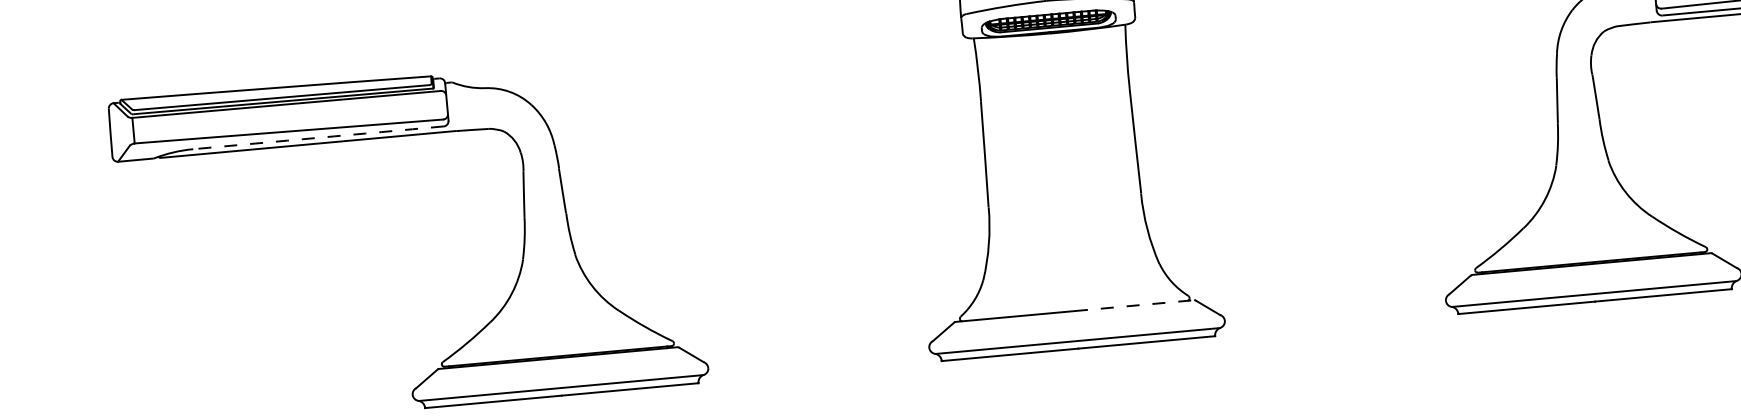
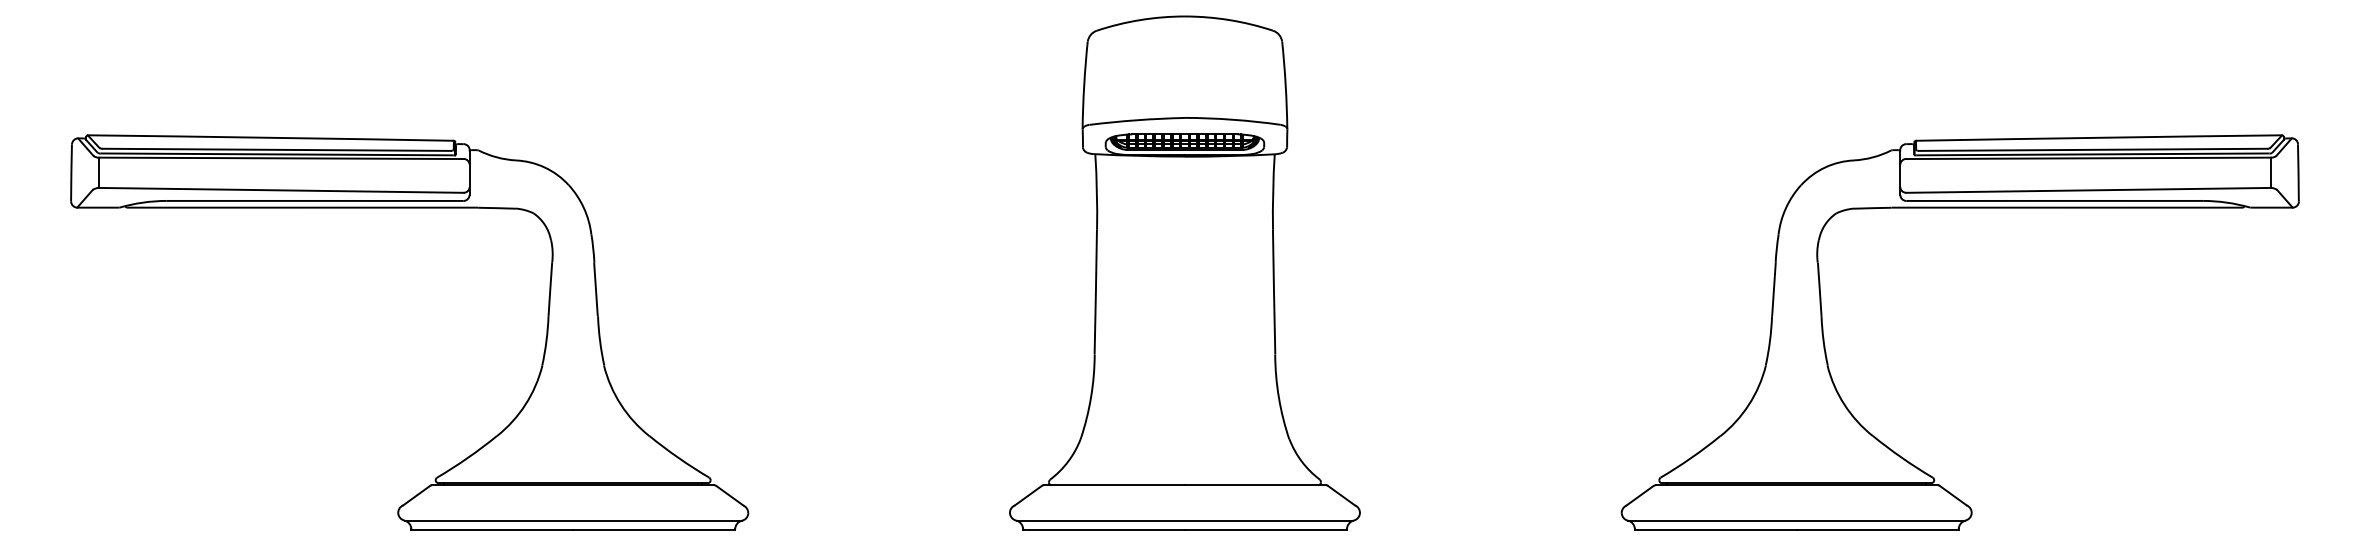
arc: (318, 137) -> (315, 200), dashed -> solid
line: (1134, 305) -> (1255, 485), dashed -> solid

